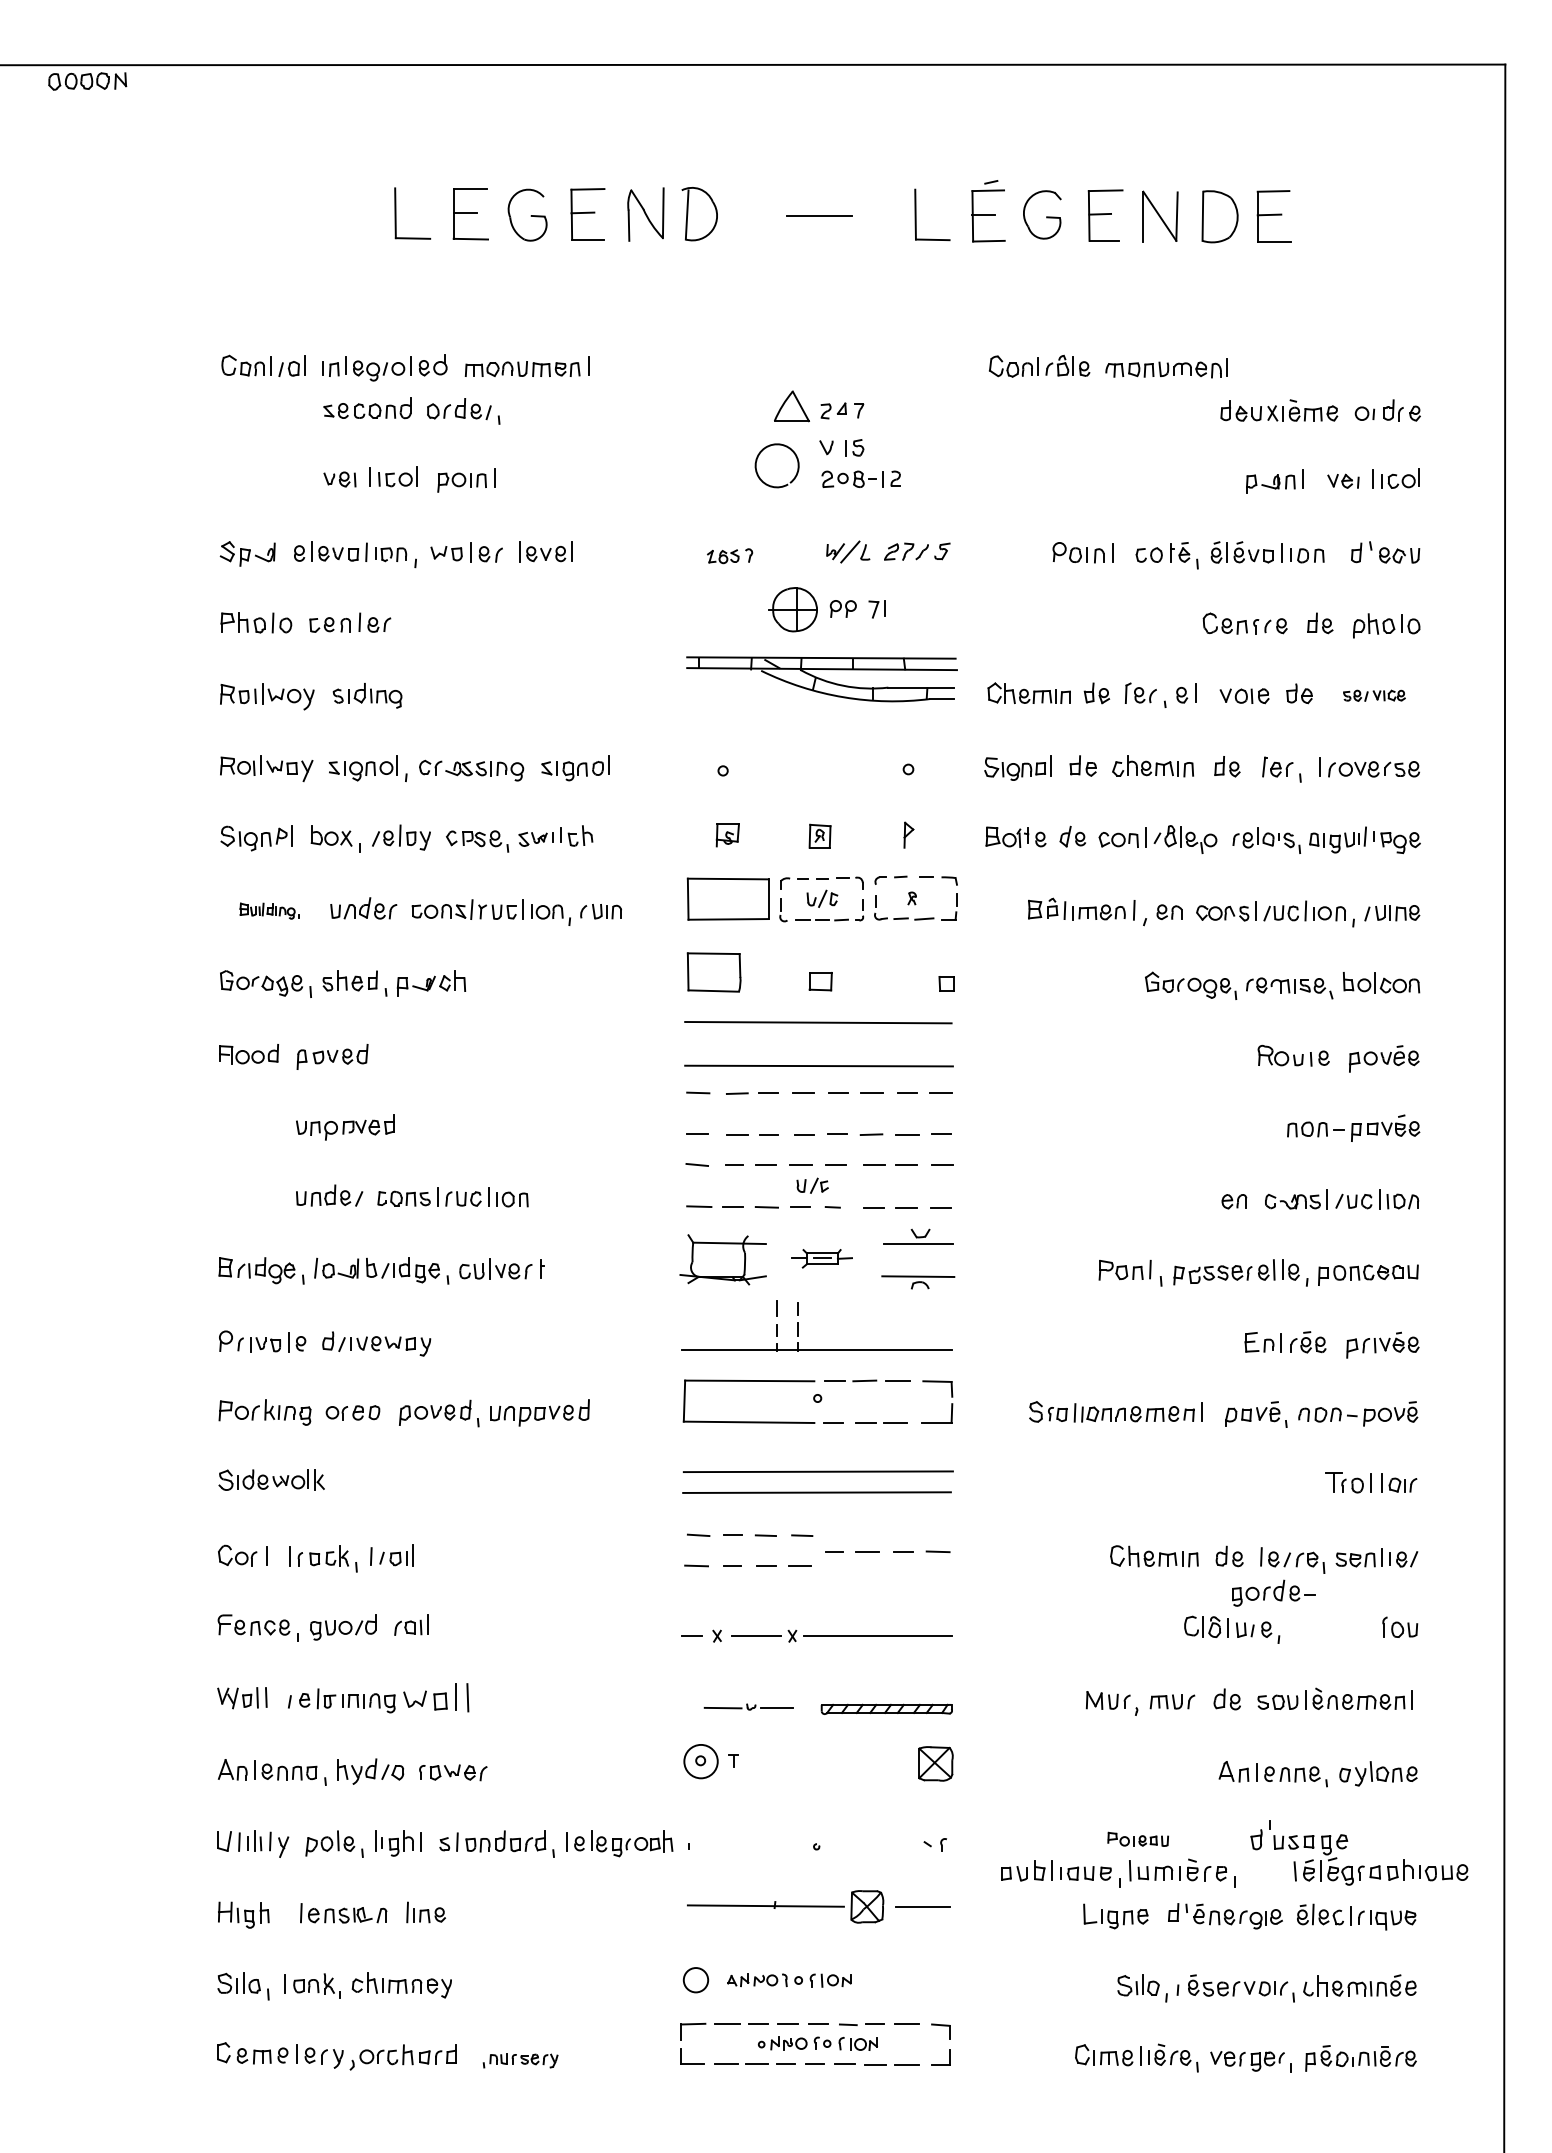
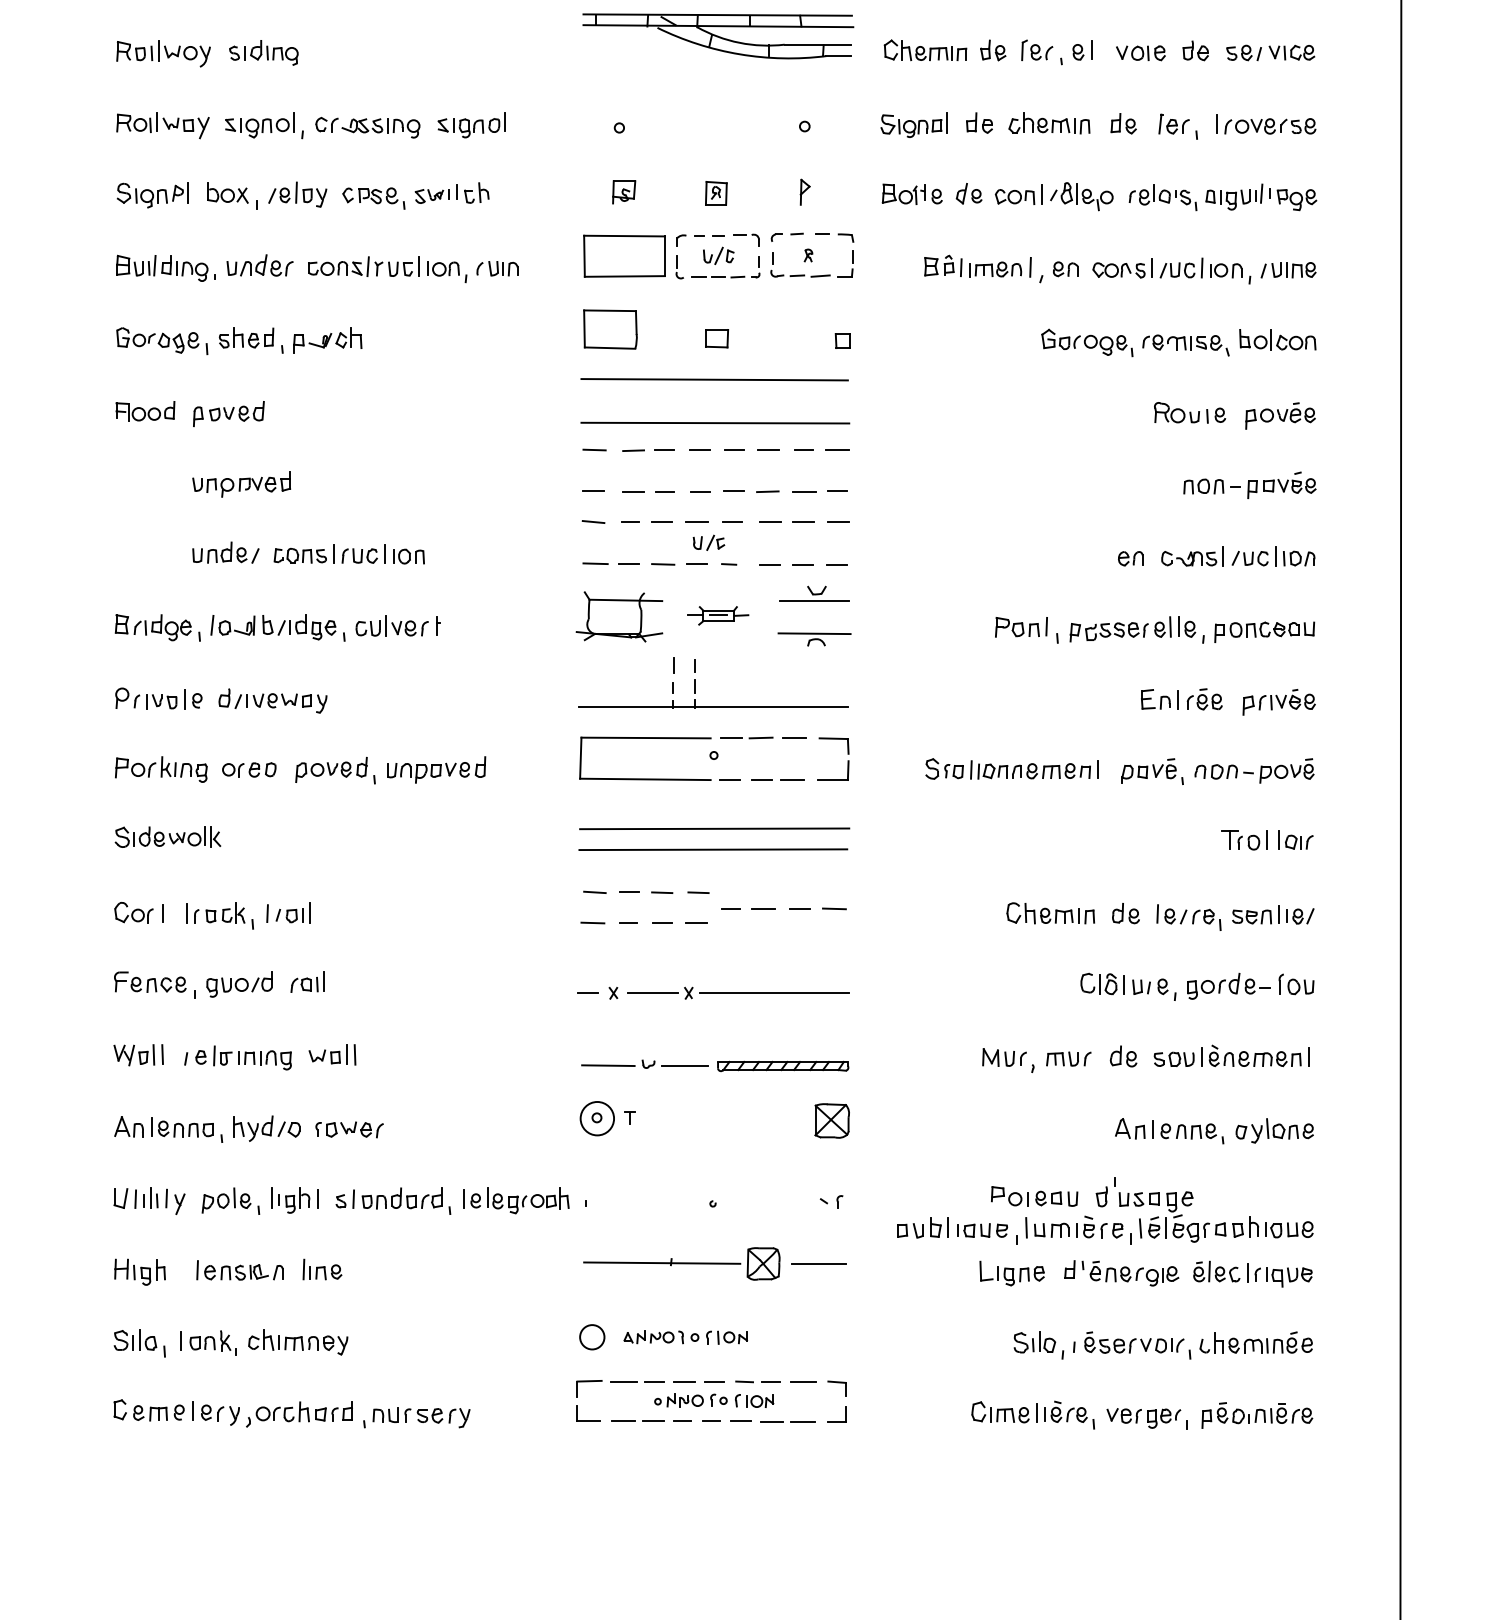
part: (1374, 695) -> (1270, 52), size x1.43
part: (269, 910) -> (165, 267), size x1.67
part: (1273, 1592) -> (1228, 985), moved
part: (435, 1697) -> (331, 1054), size x0.71
part: (748, 1706) -> (644, 1063), size x1.43
part: (1137, 1839) -> (1033, 1196), size x1.43
part: (1361, 1865) -> (1206, 1222), moved
part: (520, 2060) -> (416, 1417), size x1.43

